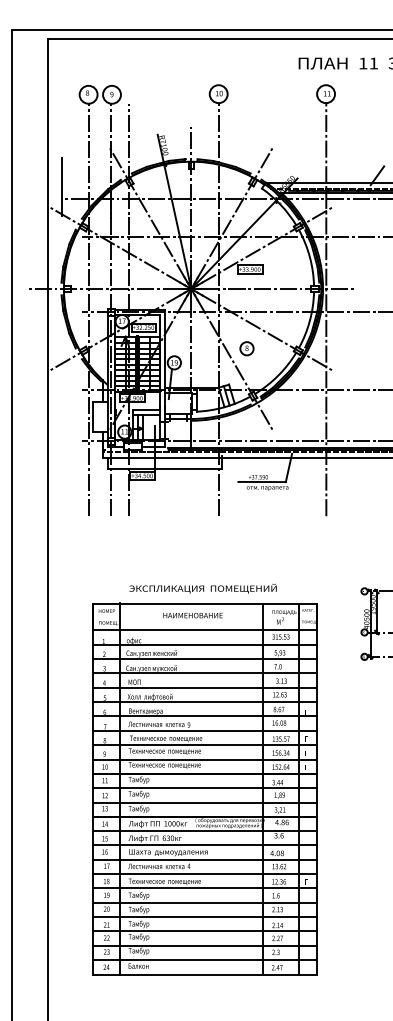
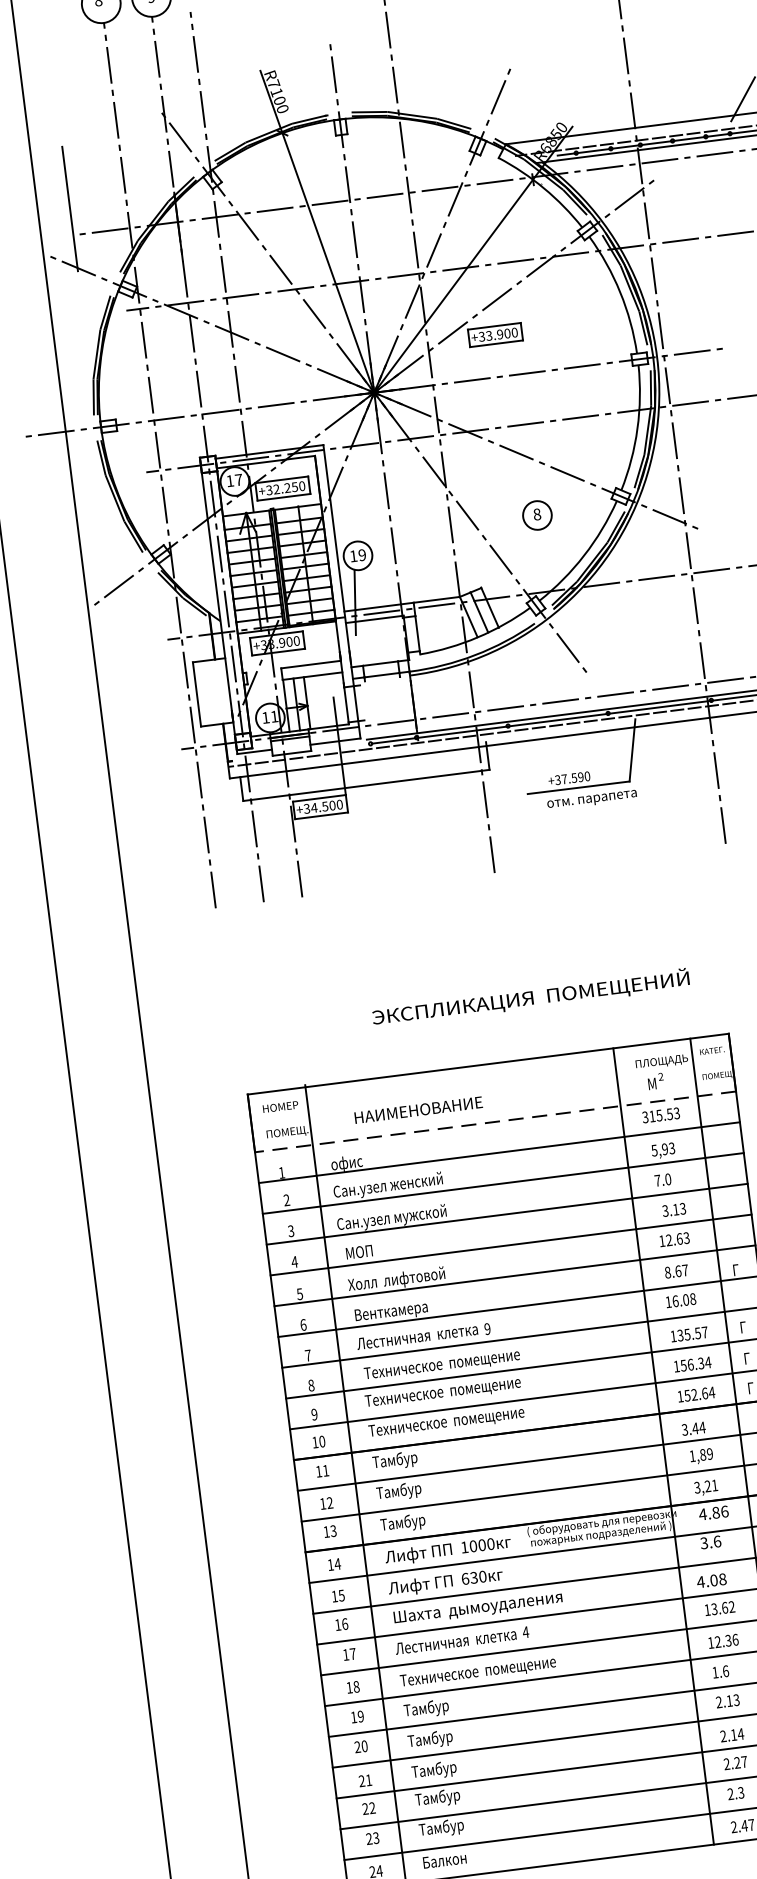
part: (246, 348) -> (536, 515), moved
text: (202, 588) -> (529, 997), moved
text: (192, 615) -> (417, 1110), moved
line: (204, 630) -> (495, 1122), solid -> dashed

